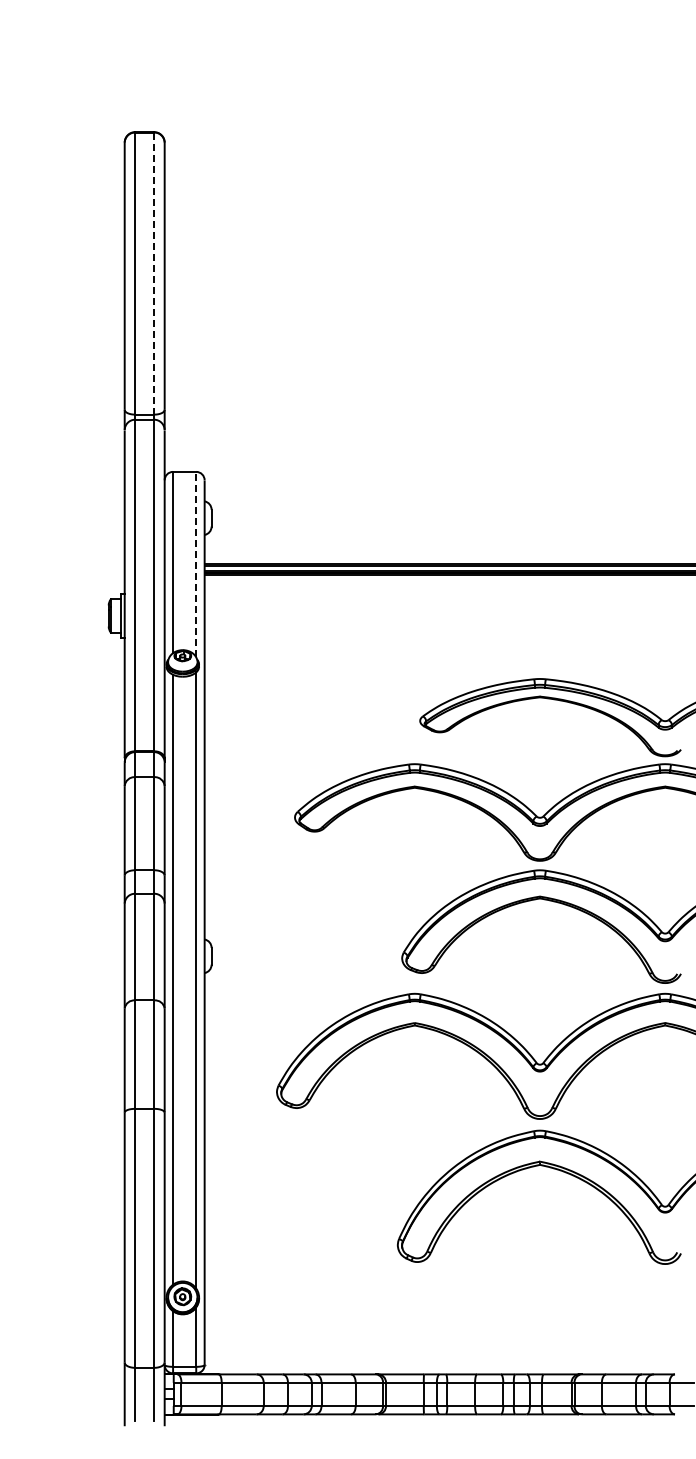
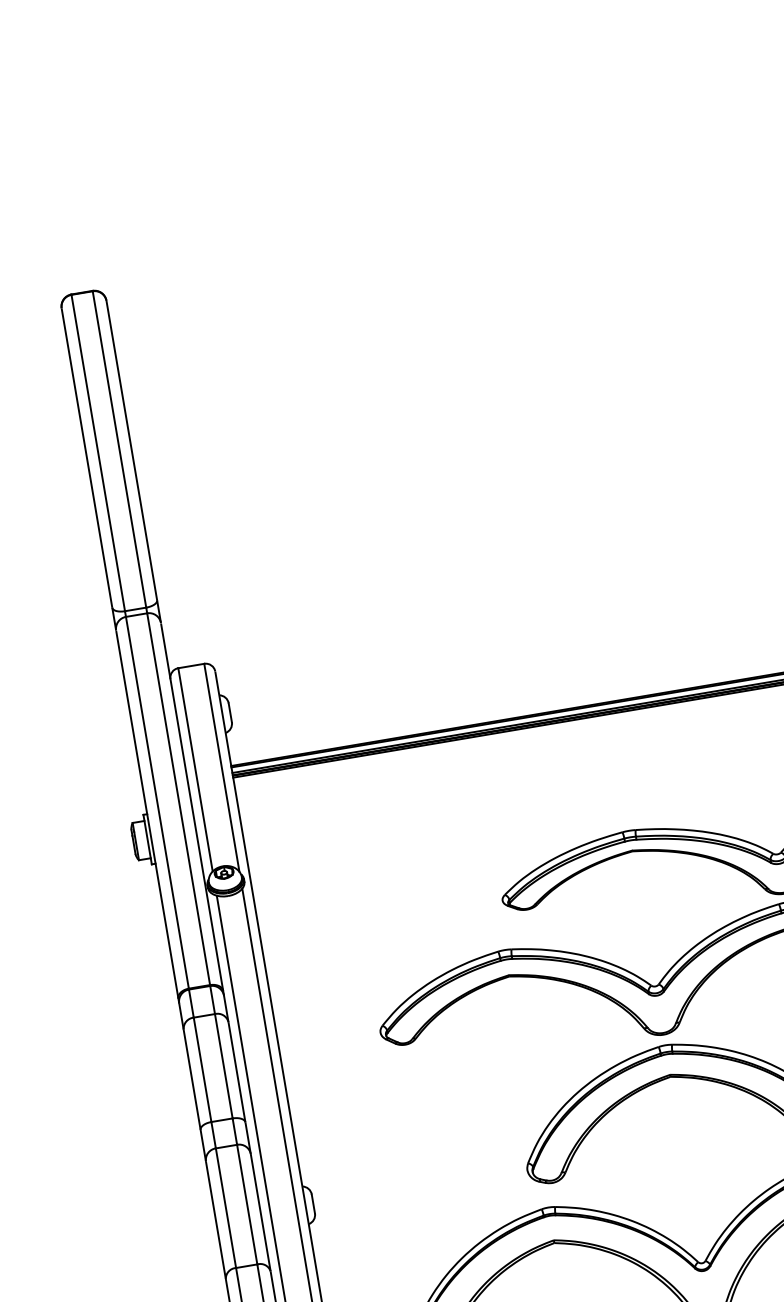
line: (154, 273) -> (119, 449), dashed -> solid
line: (196, 564) -> (222, 767), dashed -> solid

